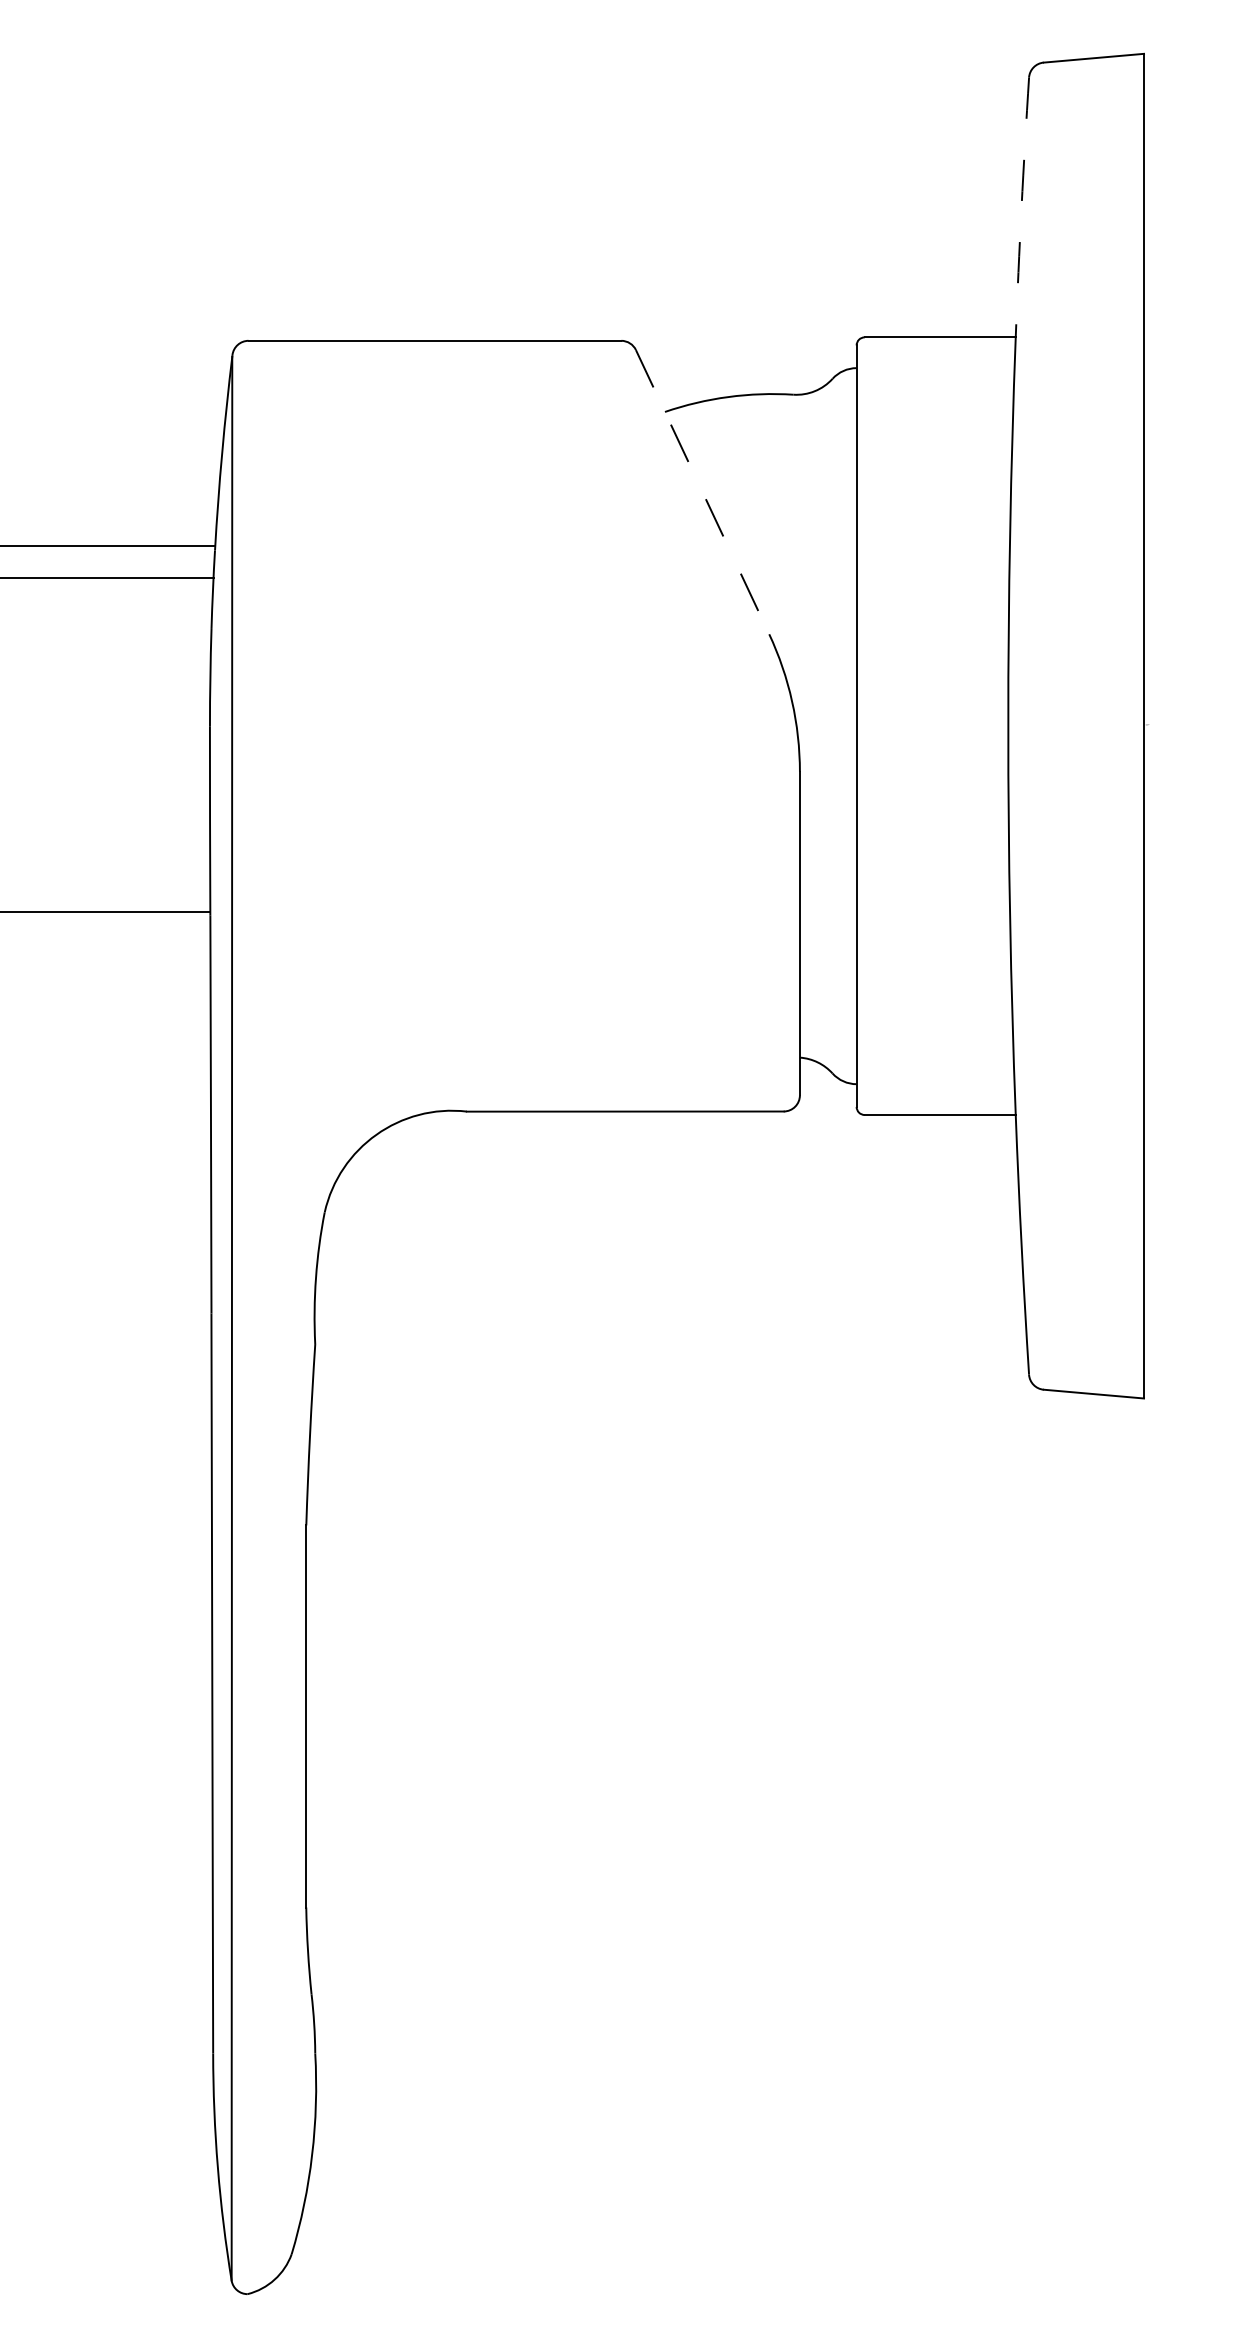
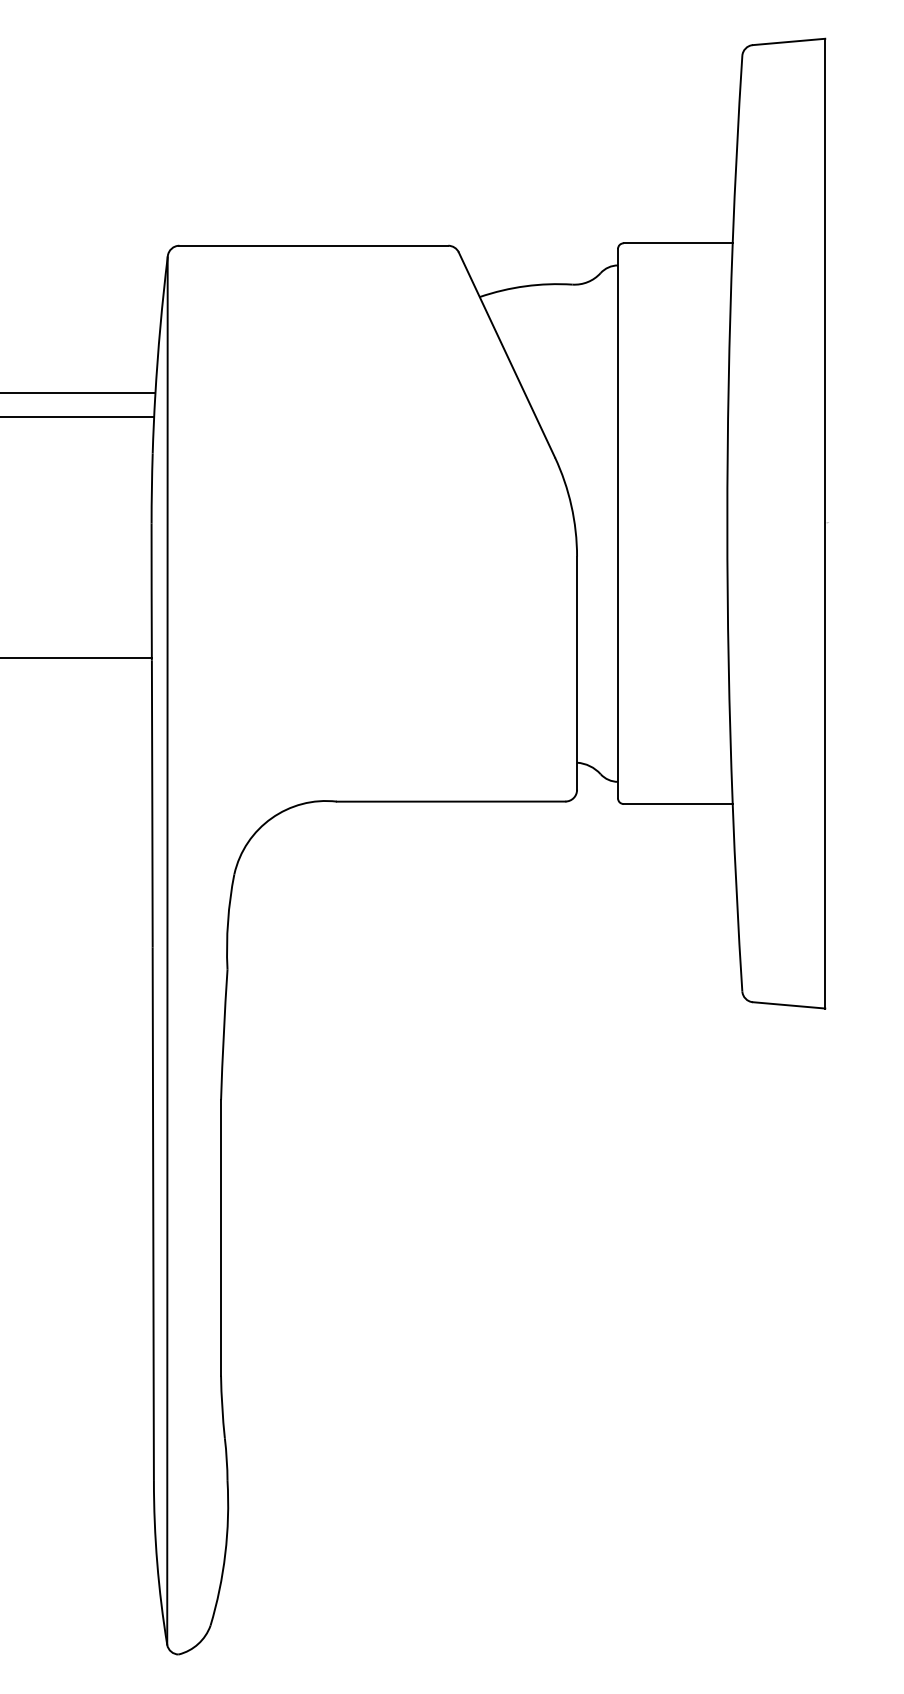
arc: (1021, 207) -> (736, 149), dashed -> solid
line: (702, 492) -> (506, 355), dashed -> solid

